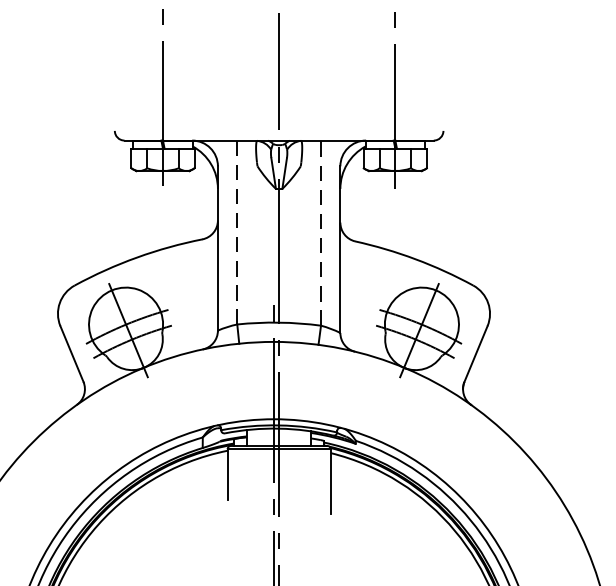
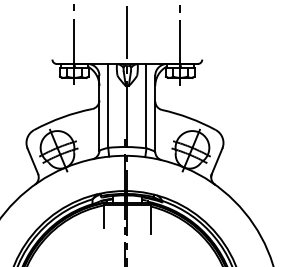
line: (237, 231) -> (108, 105), dashed -> solid
line: (321, 231) -> (146, 105), dashed -> solid

